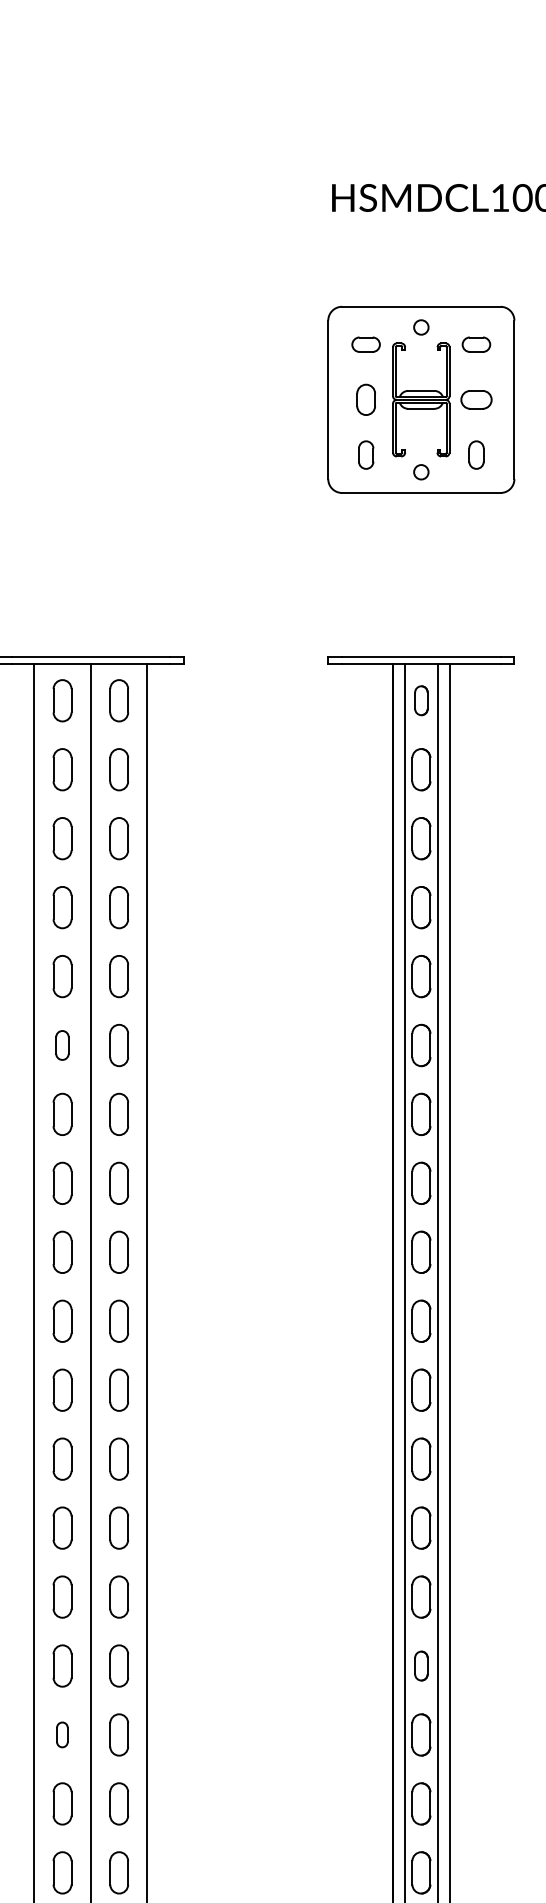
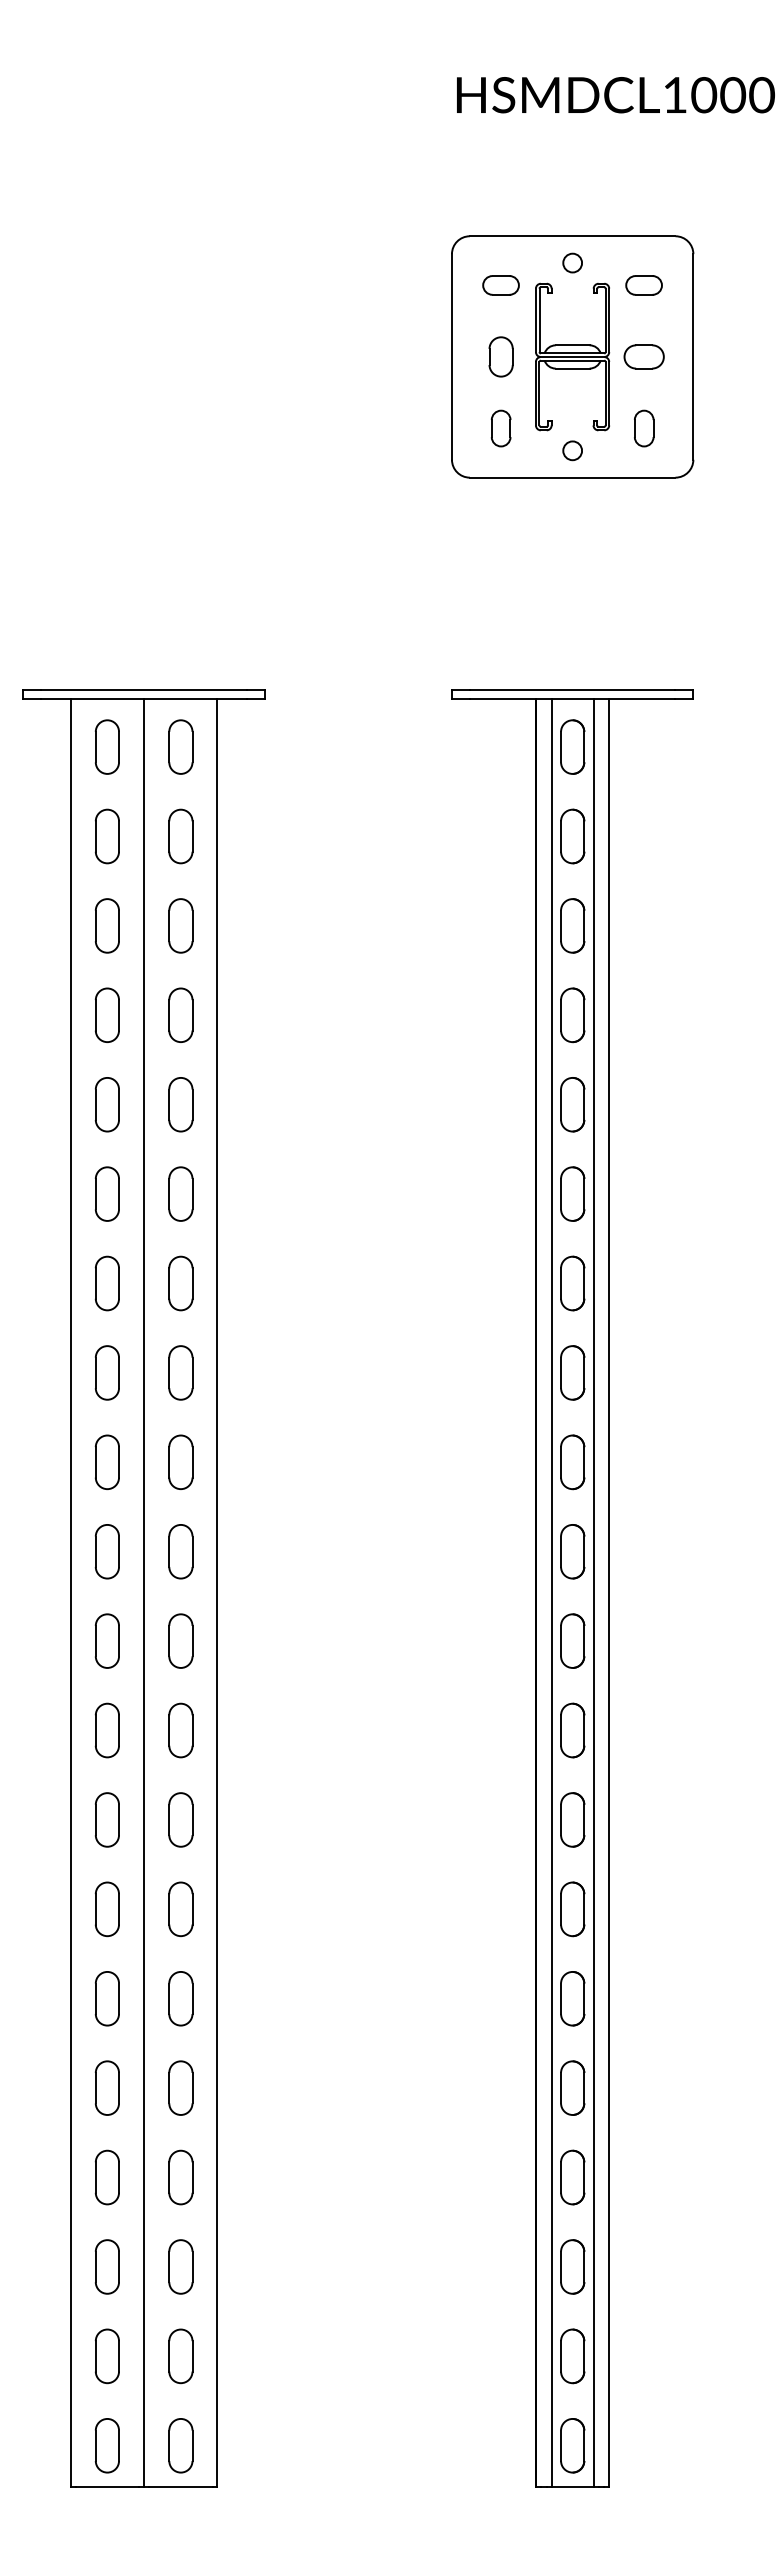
part: (421, 700) -> (572, 746), size x1.43
part: (61, 1045) -> (106, 1193), size x1.43
part: (421, 1665) -> (572, 1998), size x1.43
part: (61, 1734) -> (106, 2087), size x1.67

